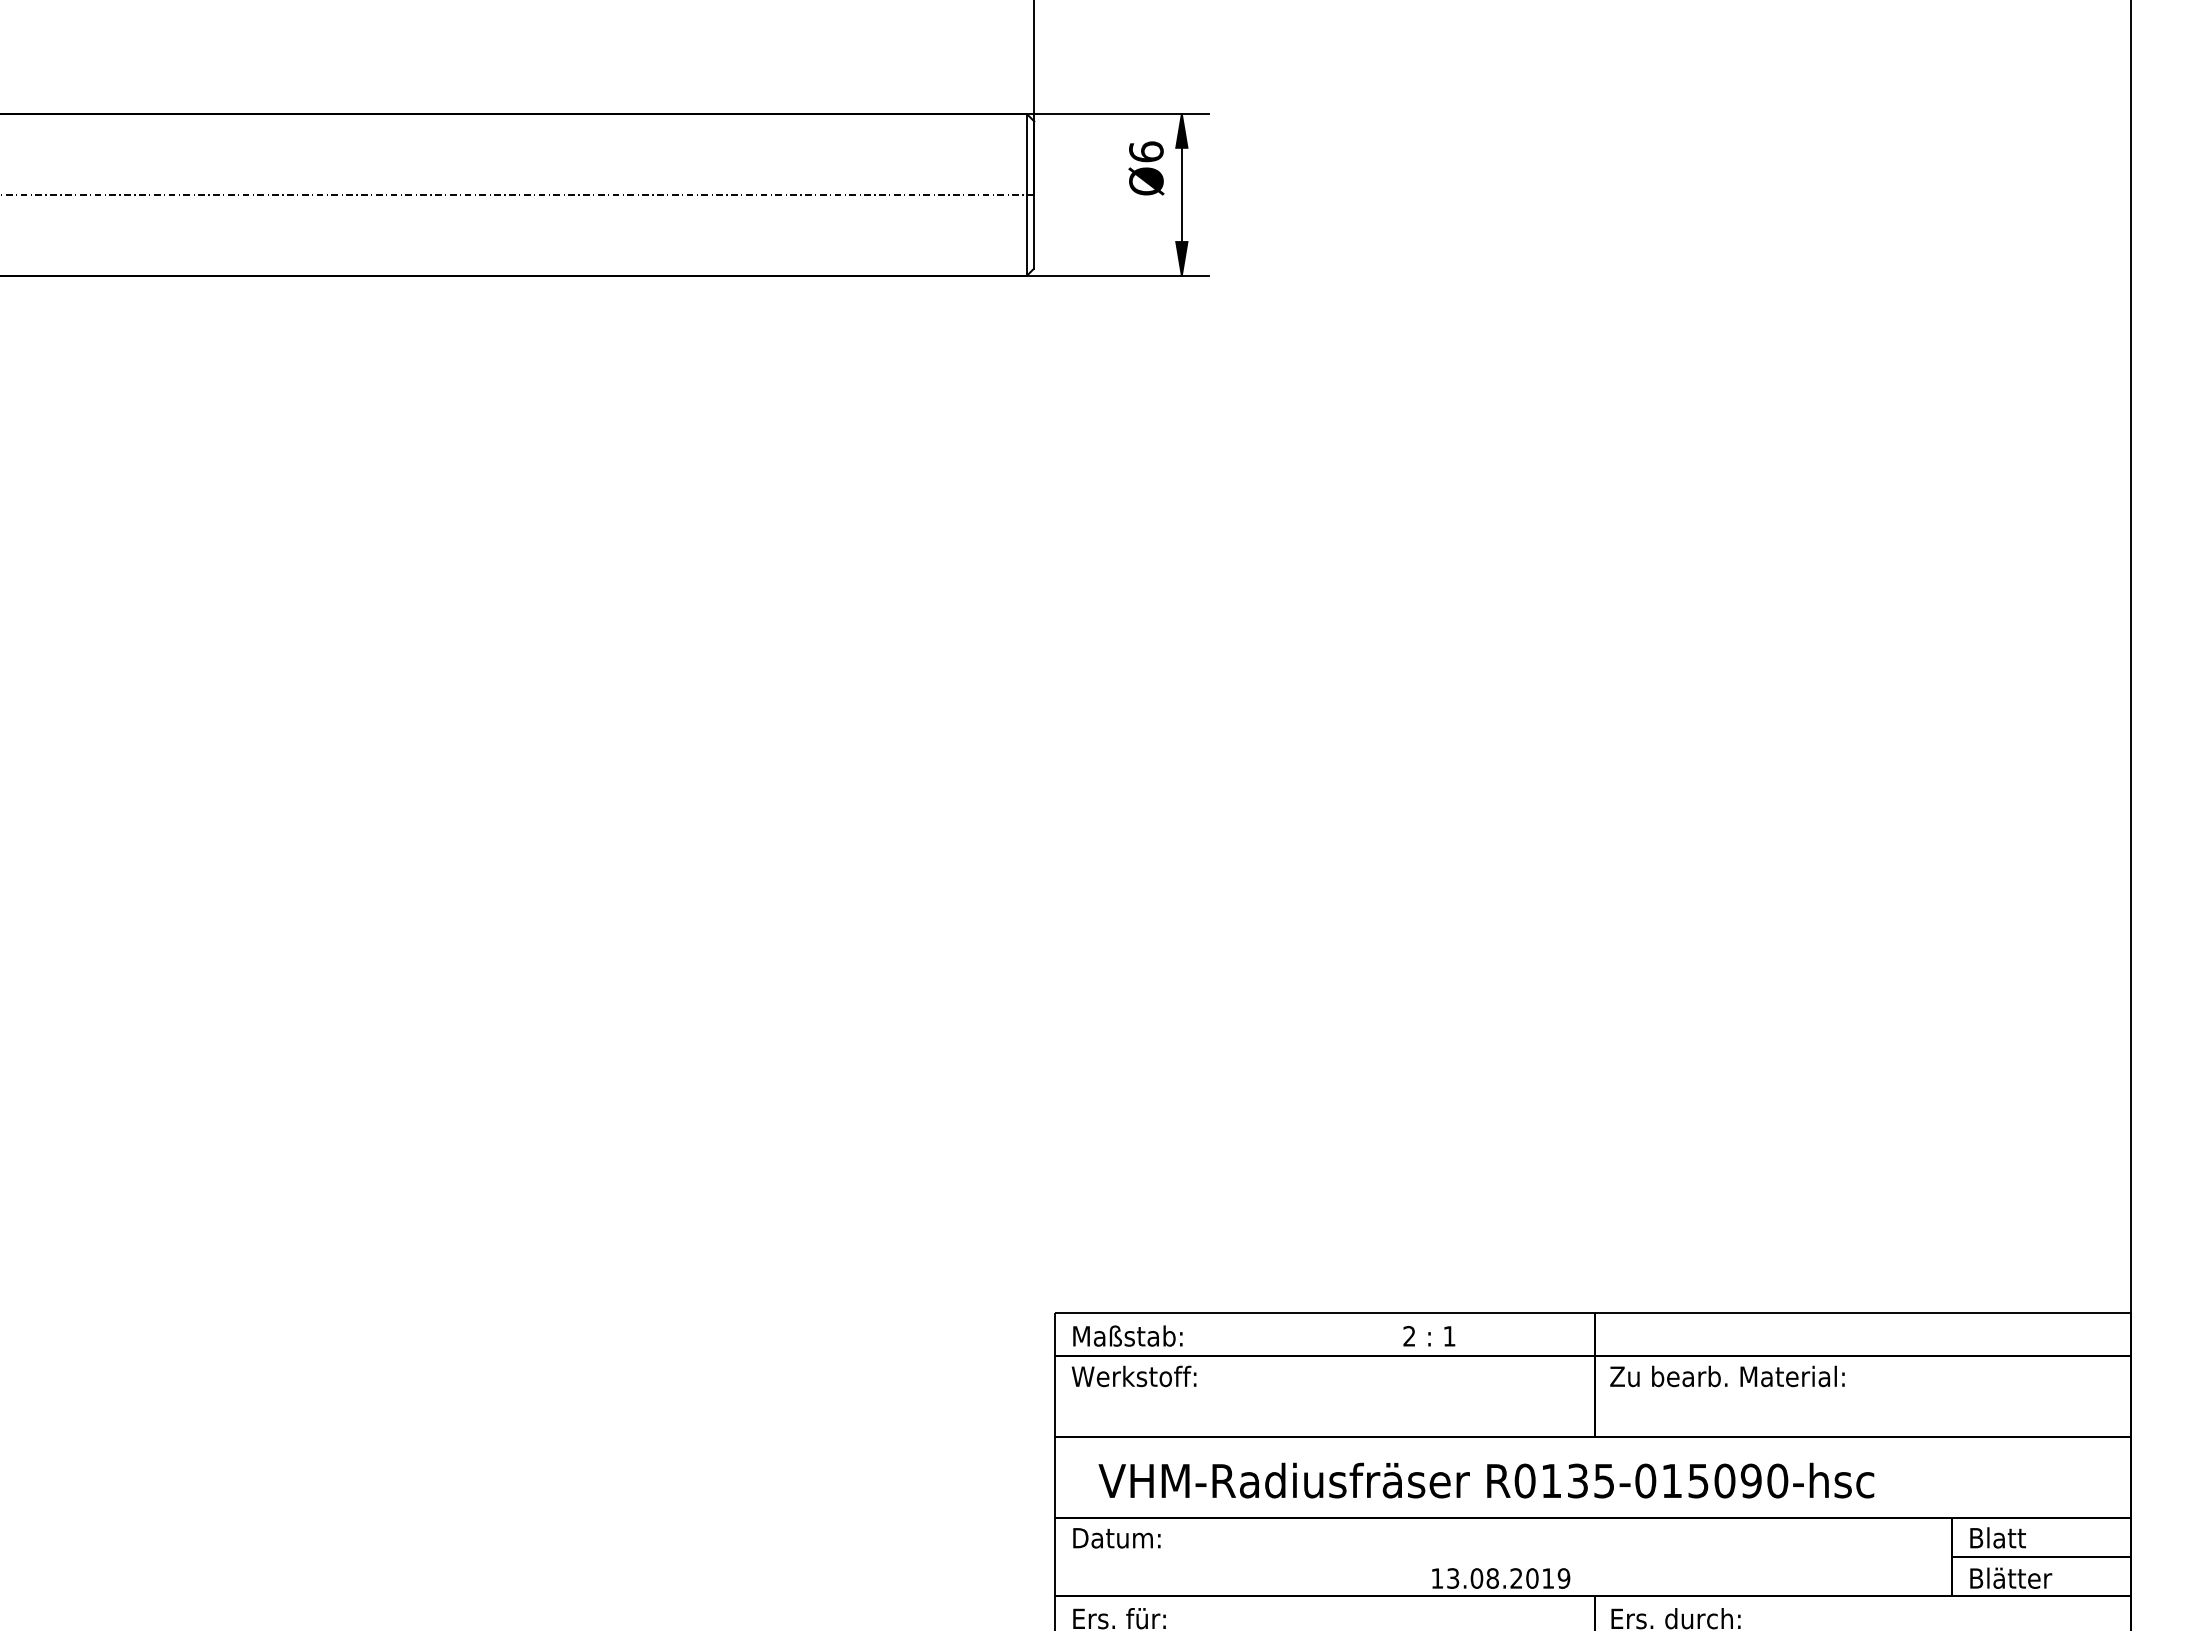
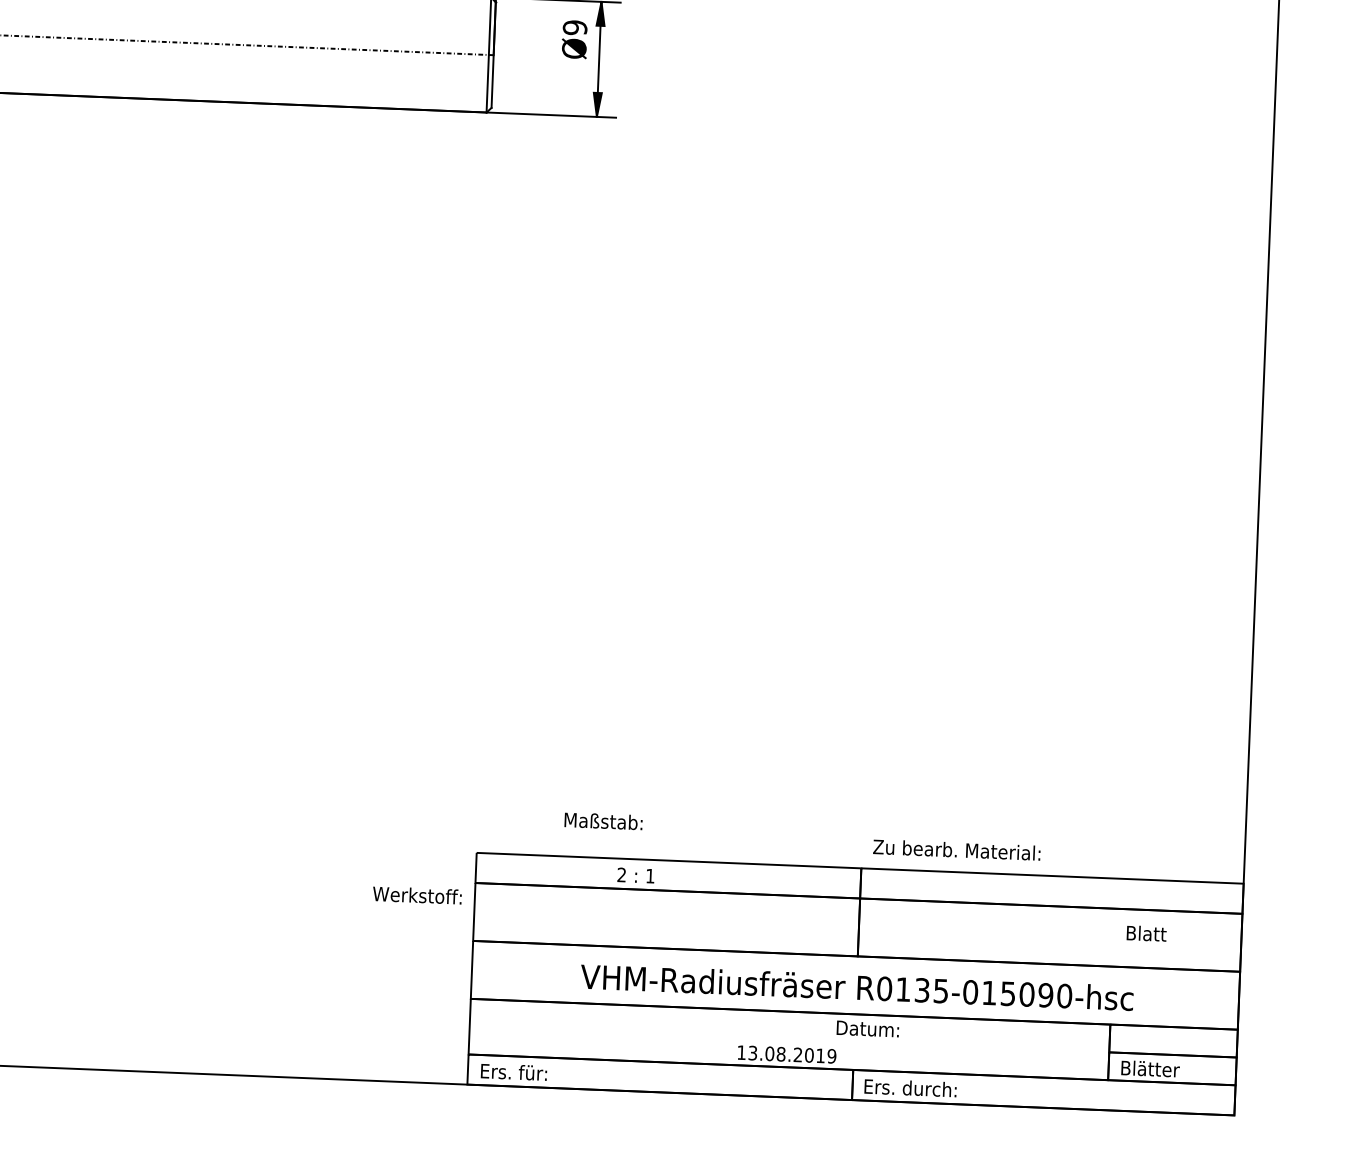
text: (1146, 151) -> (575, 27), Ø6 -> Ø9
text: (1127, 1335) -> (603, 820), moved
text: (1429, 1336) -> (636, 875), moved
text: (1133, 1376) -> (416, 895), moved
text: (1727, 1376) -> (956, 850), moved
text: (1486, 1480) -> (857, 987), moved
text: (1997, 1537) -> (1146, 933), moved
text: (1116, 1538) -> (867, 1029), moved

